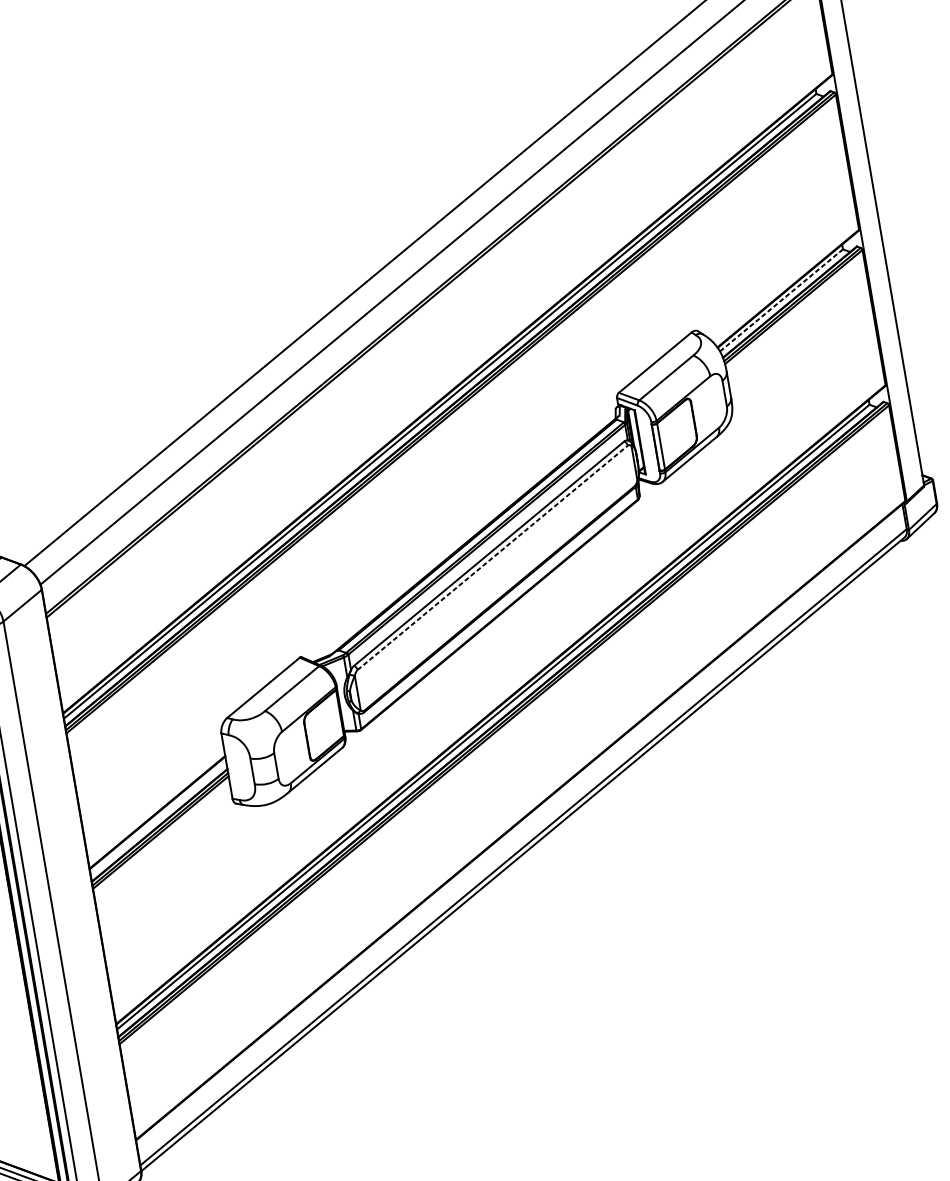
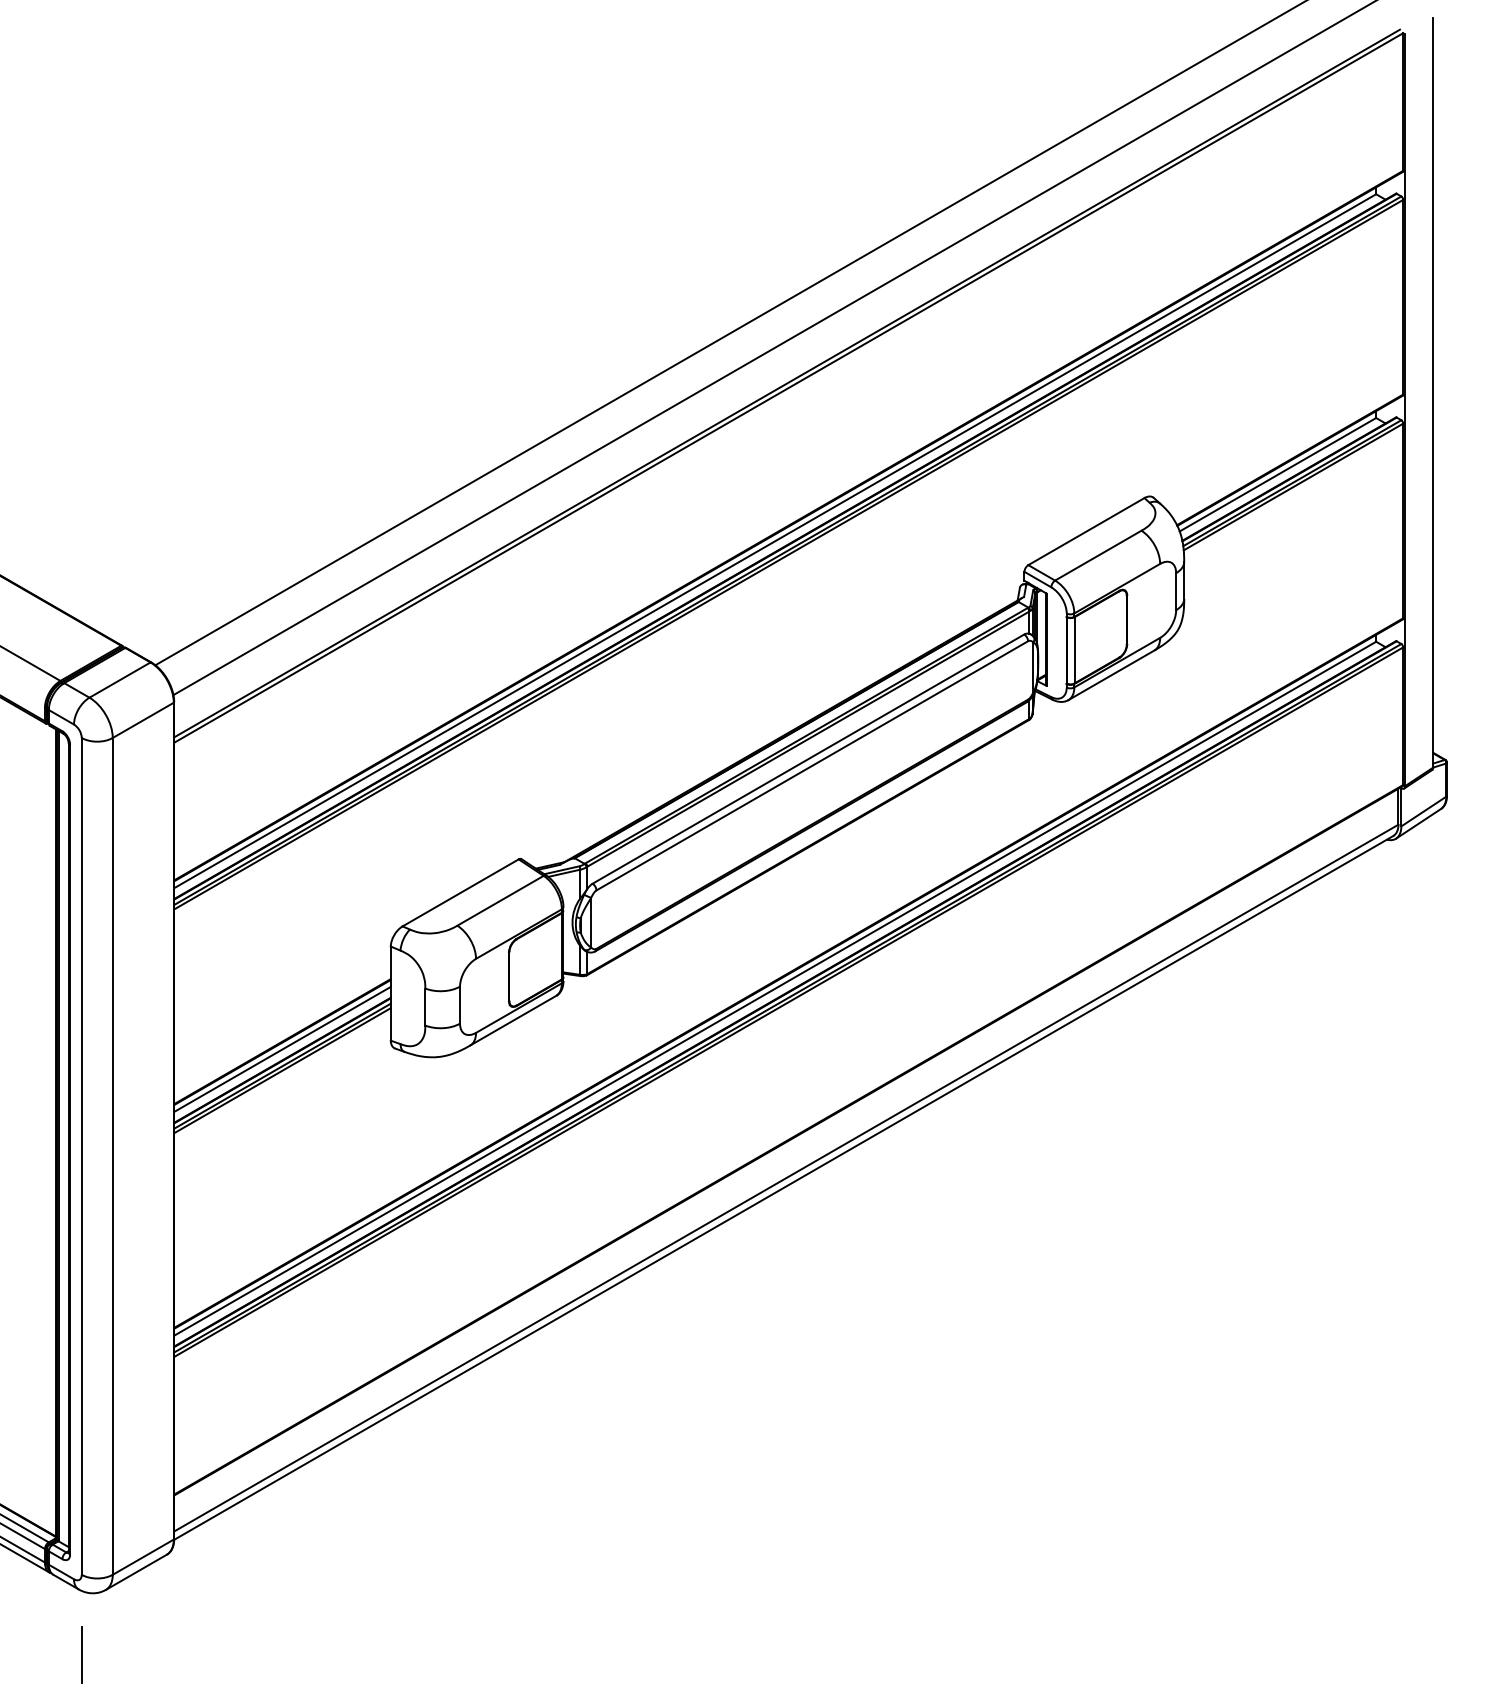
line: (781, 300) -> (1278, 474), dashed -> solid
line: (492, 557) -> (812, 765), dashed -> solid
line: (158, 817) -> (282, 1048), added

